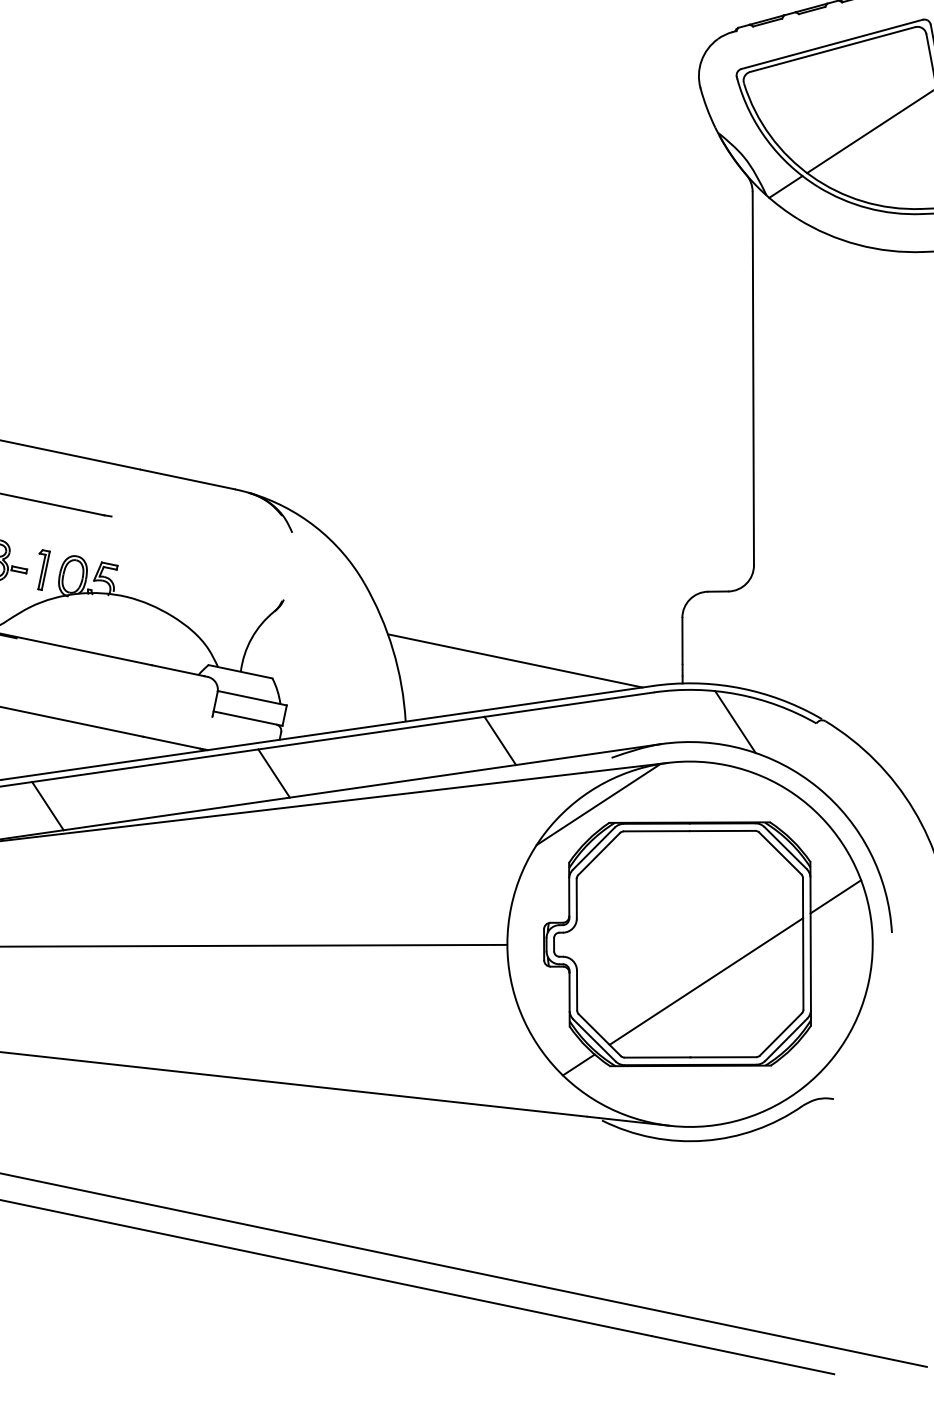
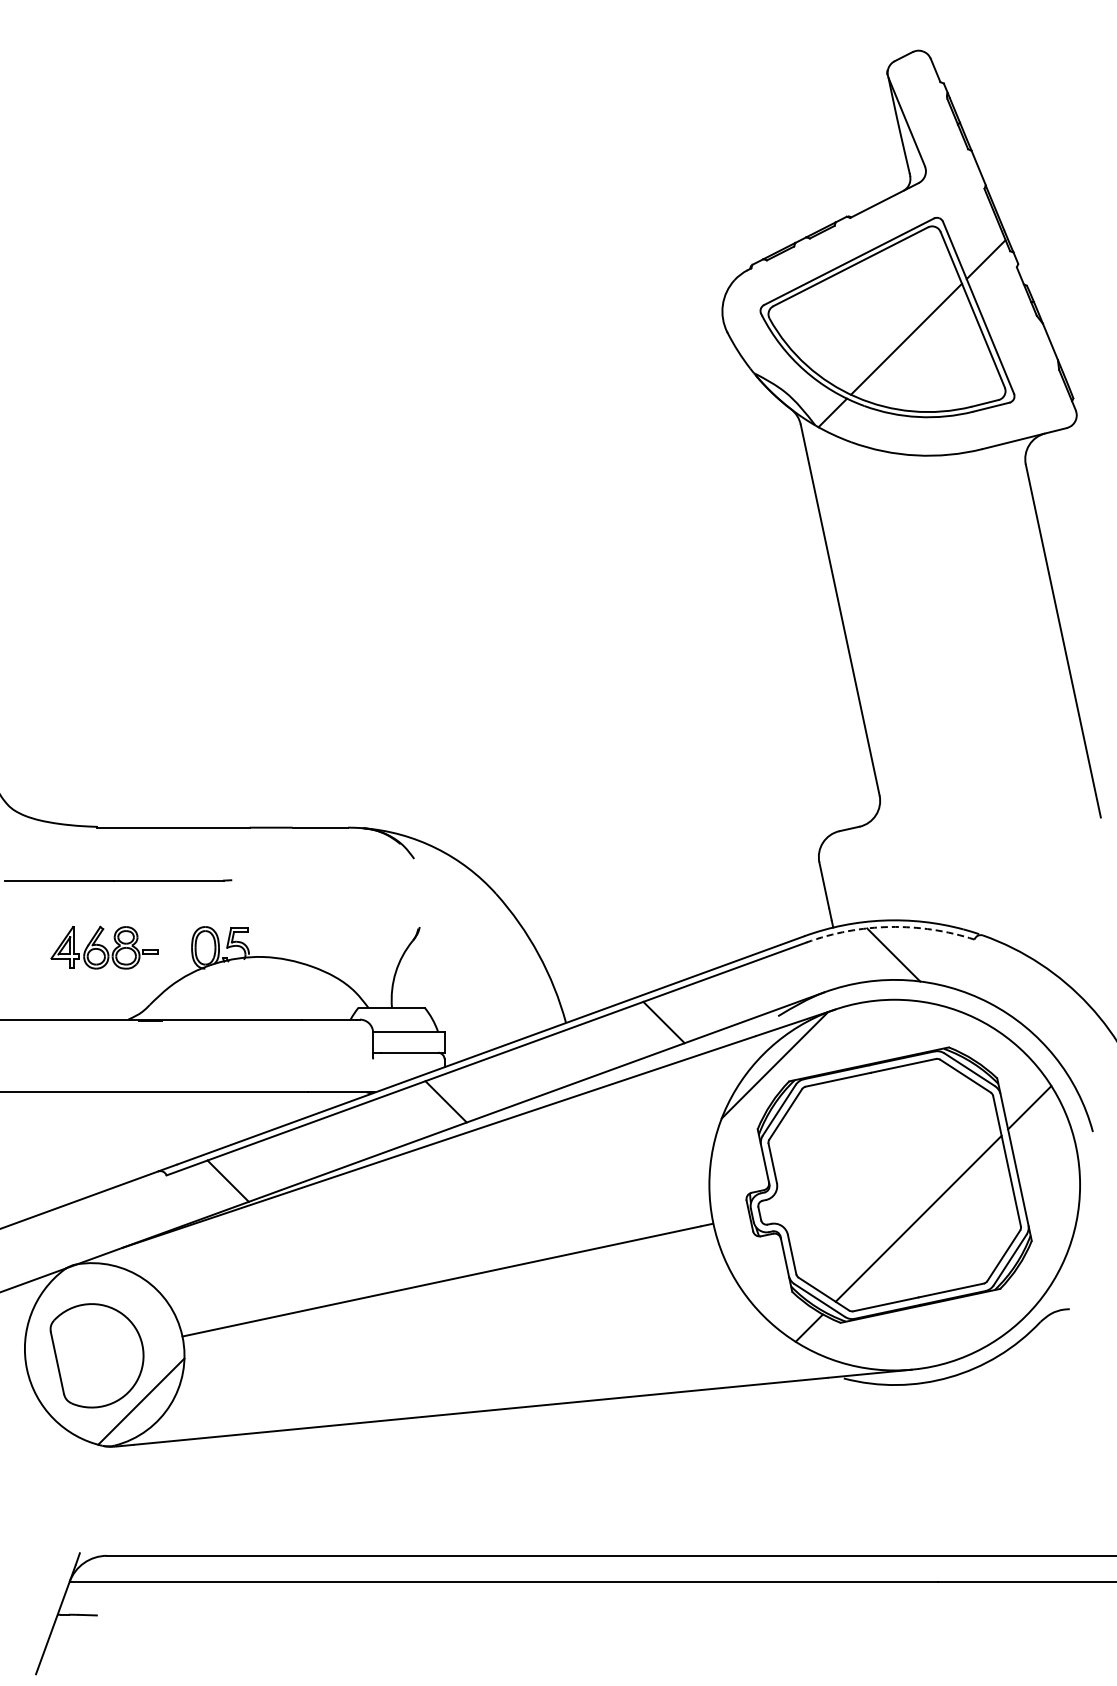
part: (40, 569) -> (171, 947), removed
line: (515, 660) -> (662, 939), removed
arc: (737, 694) -> (890, 927), solid -> dashed

